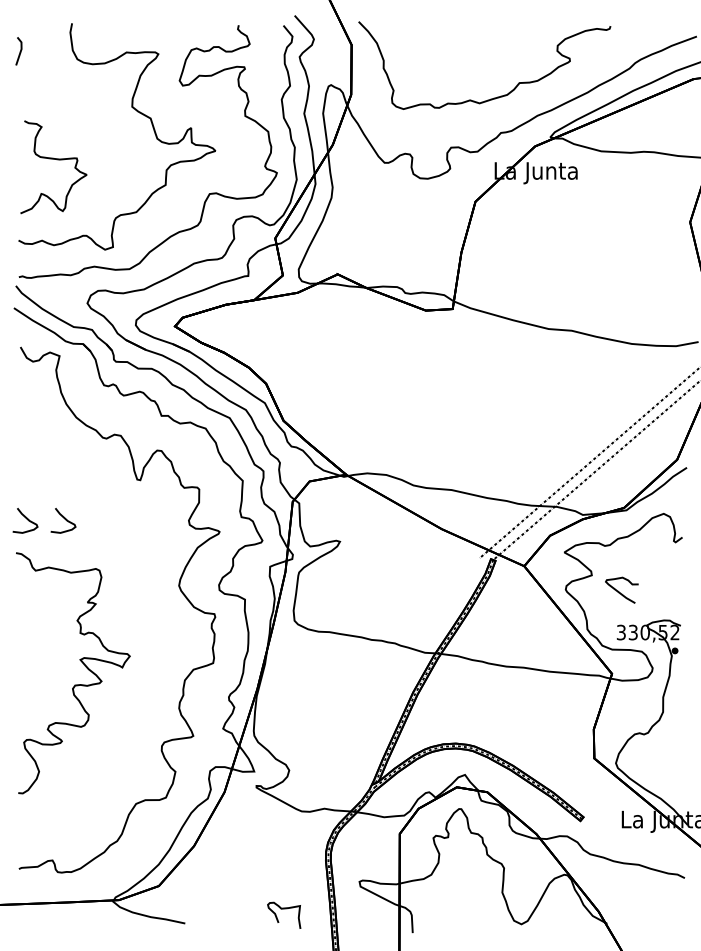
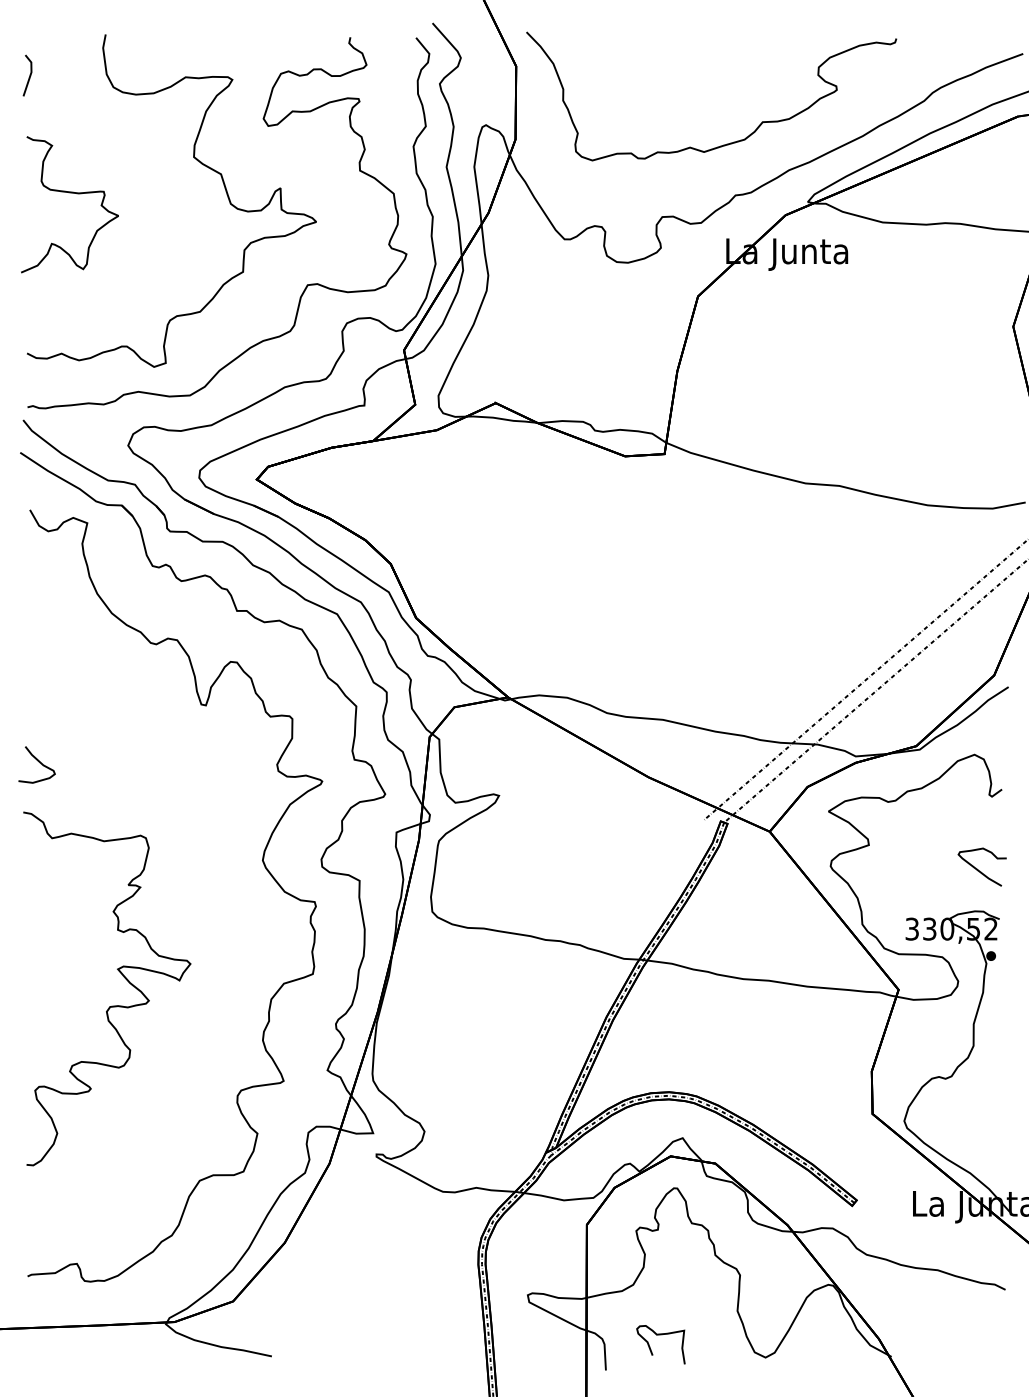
curve: (53, 159) -> (69, 193), moved
curve: (64, 519) -> (94, 763), removed
curve: (619, 591) -> (978, 868), moved
curve: (284, 909) -> (661, 1335), moved

